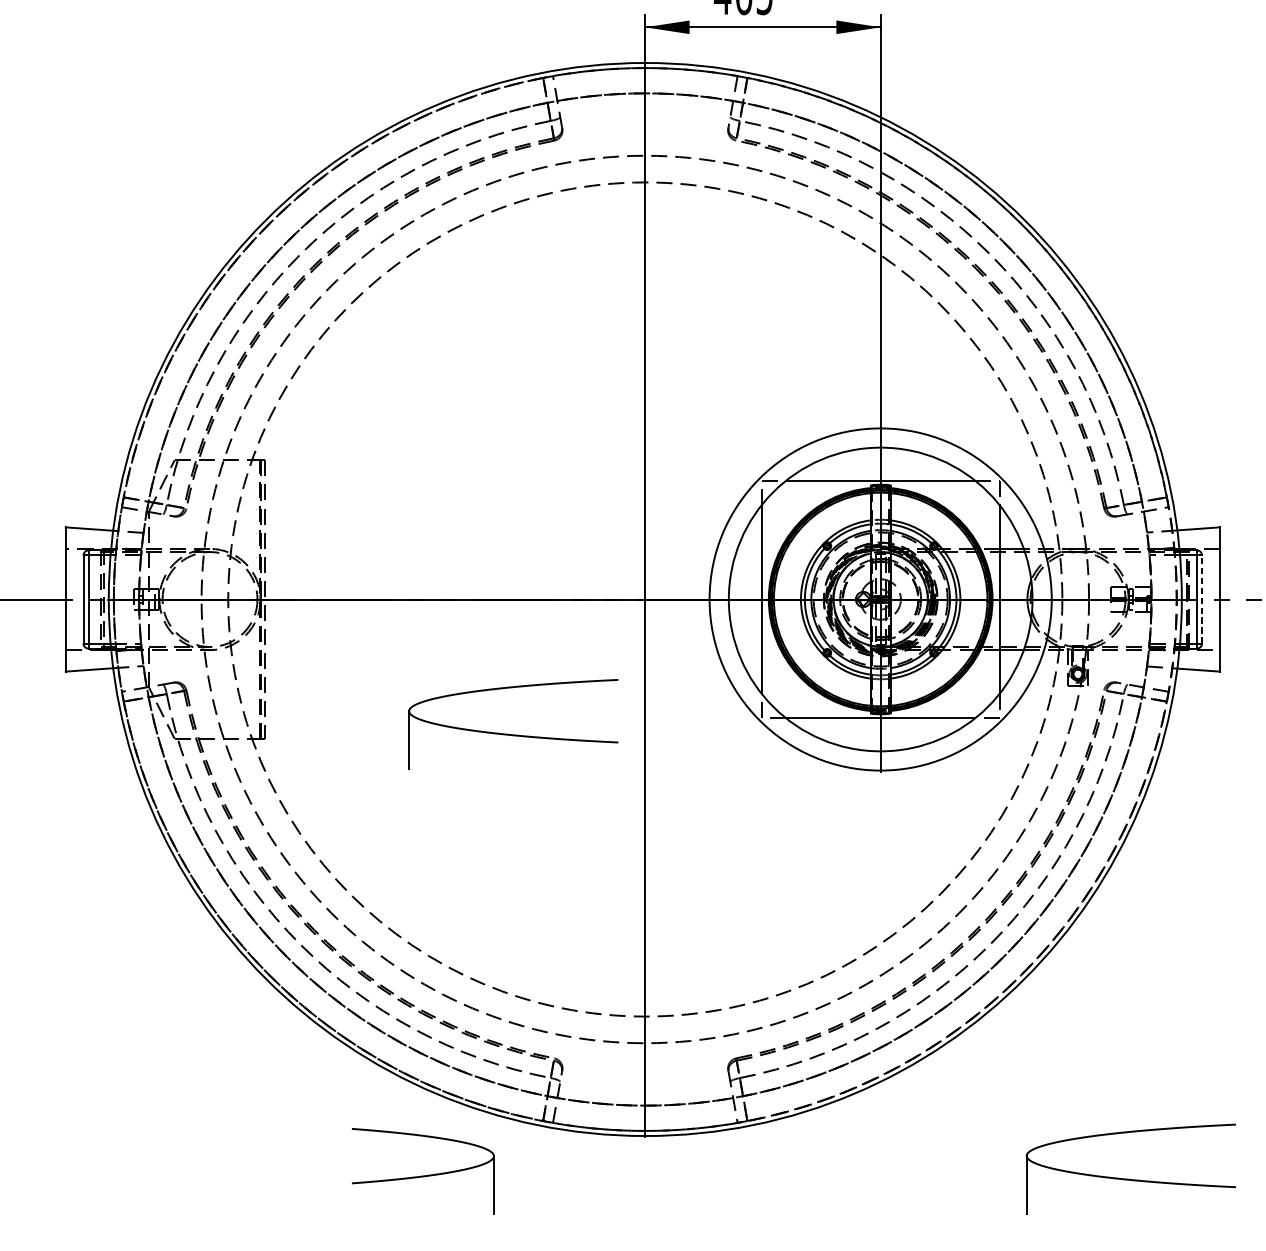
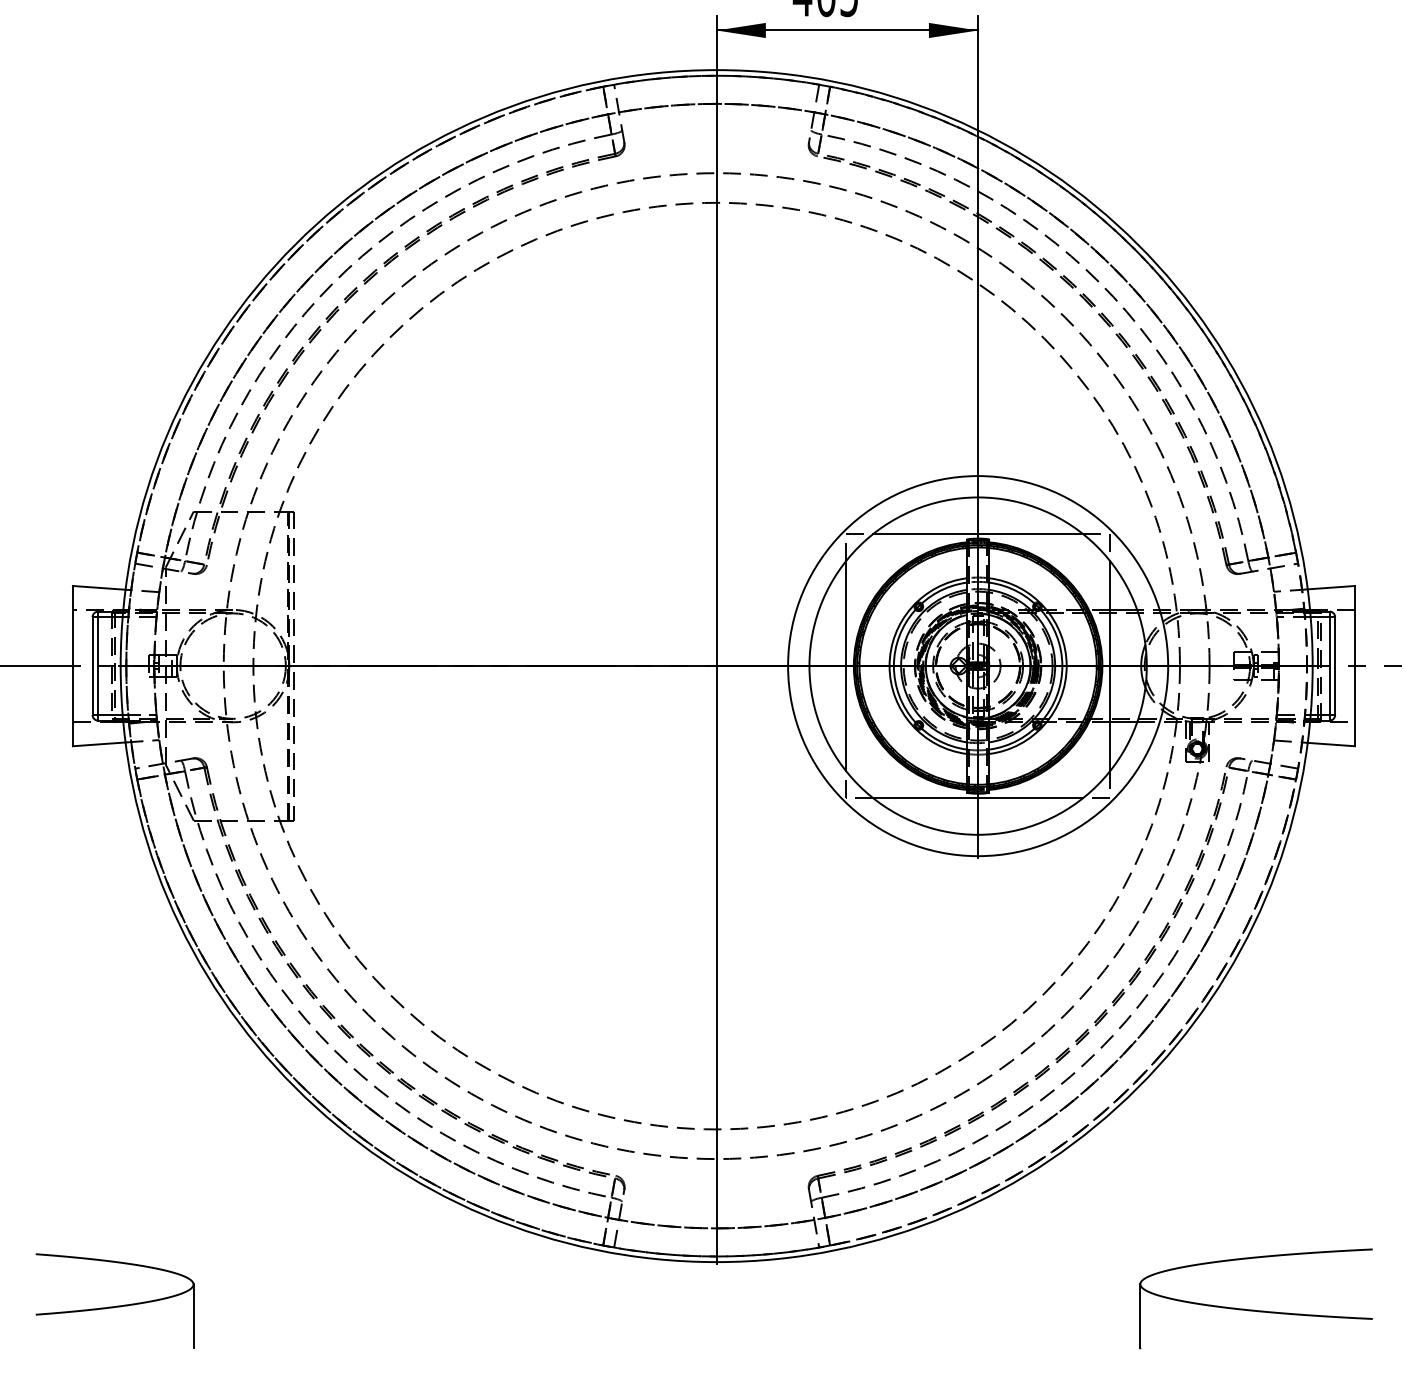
line: (1202, 599) -> (1335, 666), dashed -> solid
part: (511, 733) -> (568, 815), removed
part: (422, 1170) -> (114, 1300), moved

